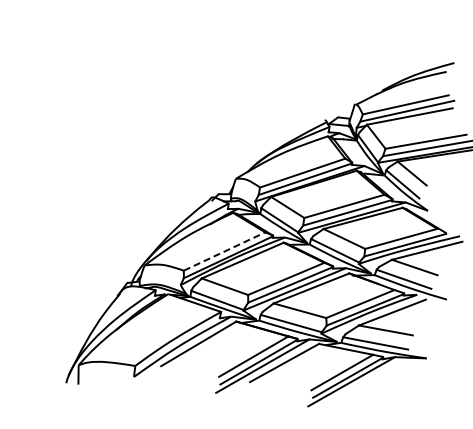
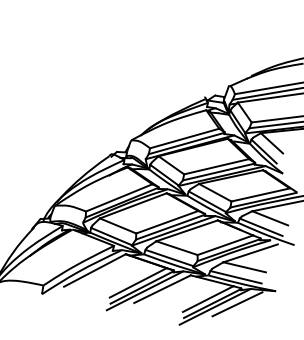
line: (225, 251) -> (119, 197), dashed -> solid
line: (378, 376) -> (236, 303), added

